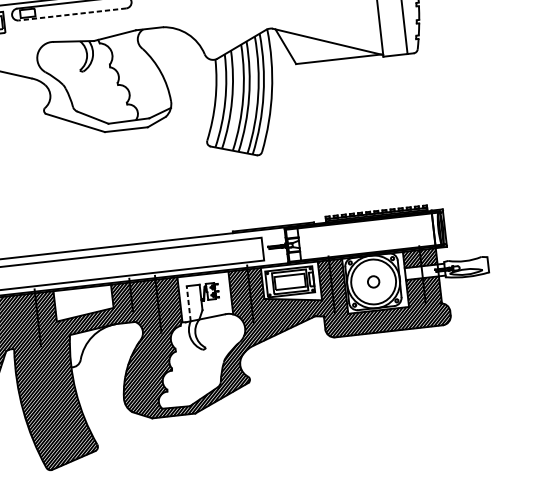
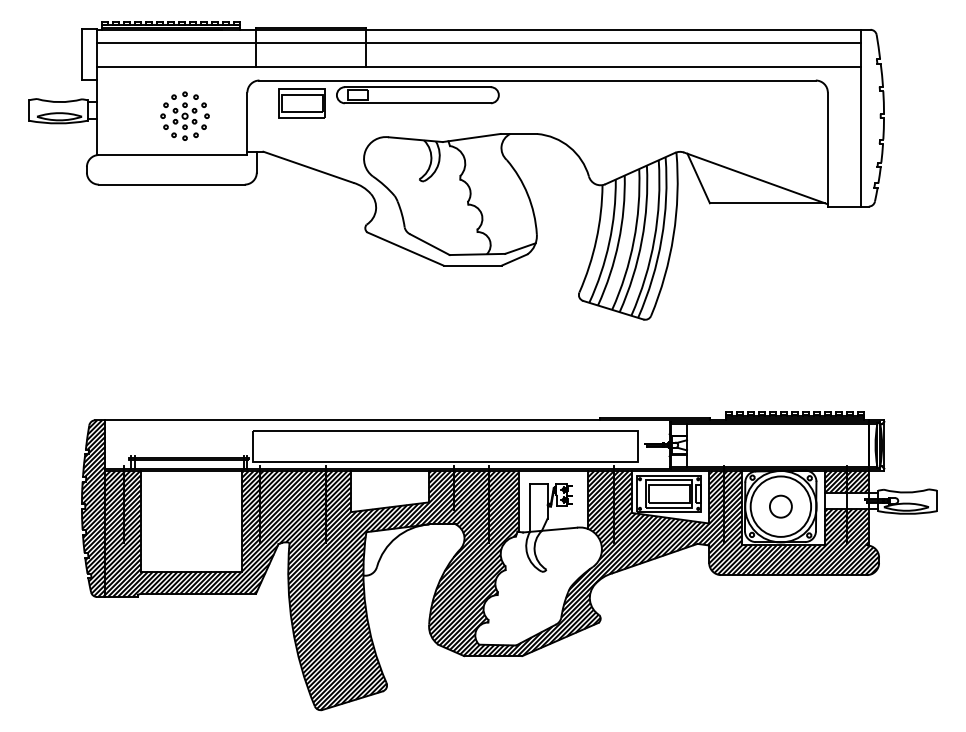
line: (72, 14) -> (417, 103), dashed -> solid
circle: (373, 281) -> (780, 506), size x1.43
line: (189, 304) -> (530, 508), dashed -> solid

